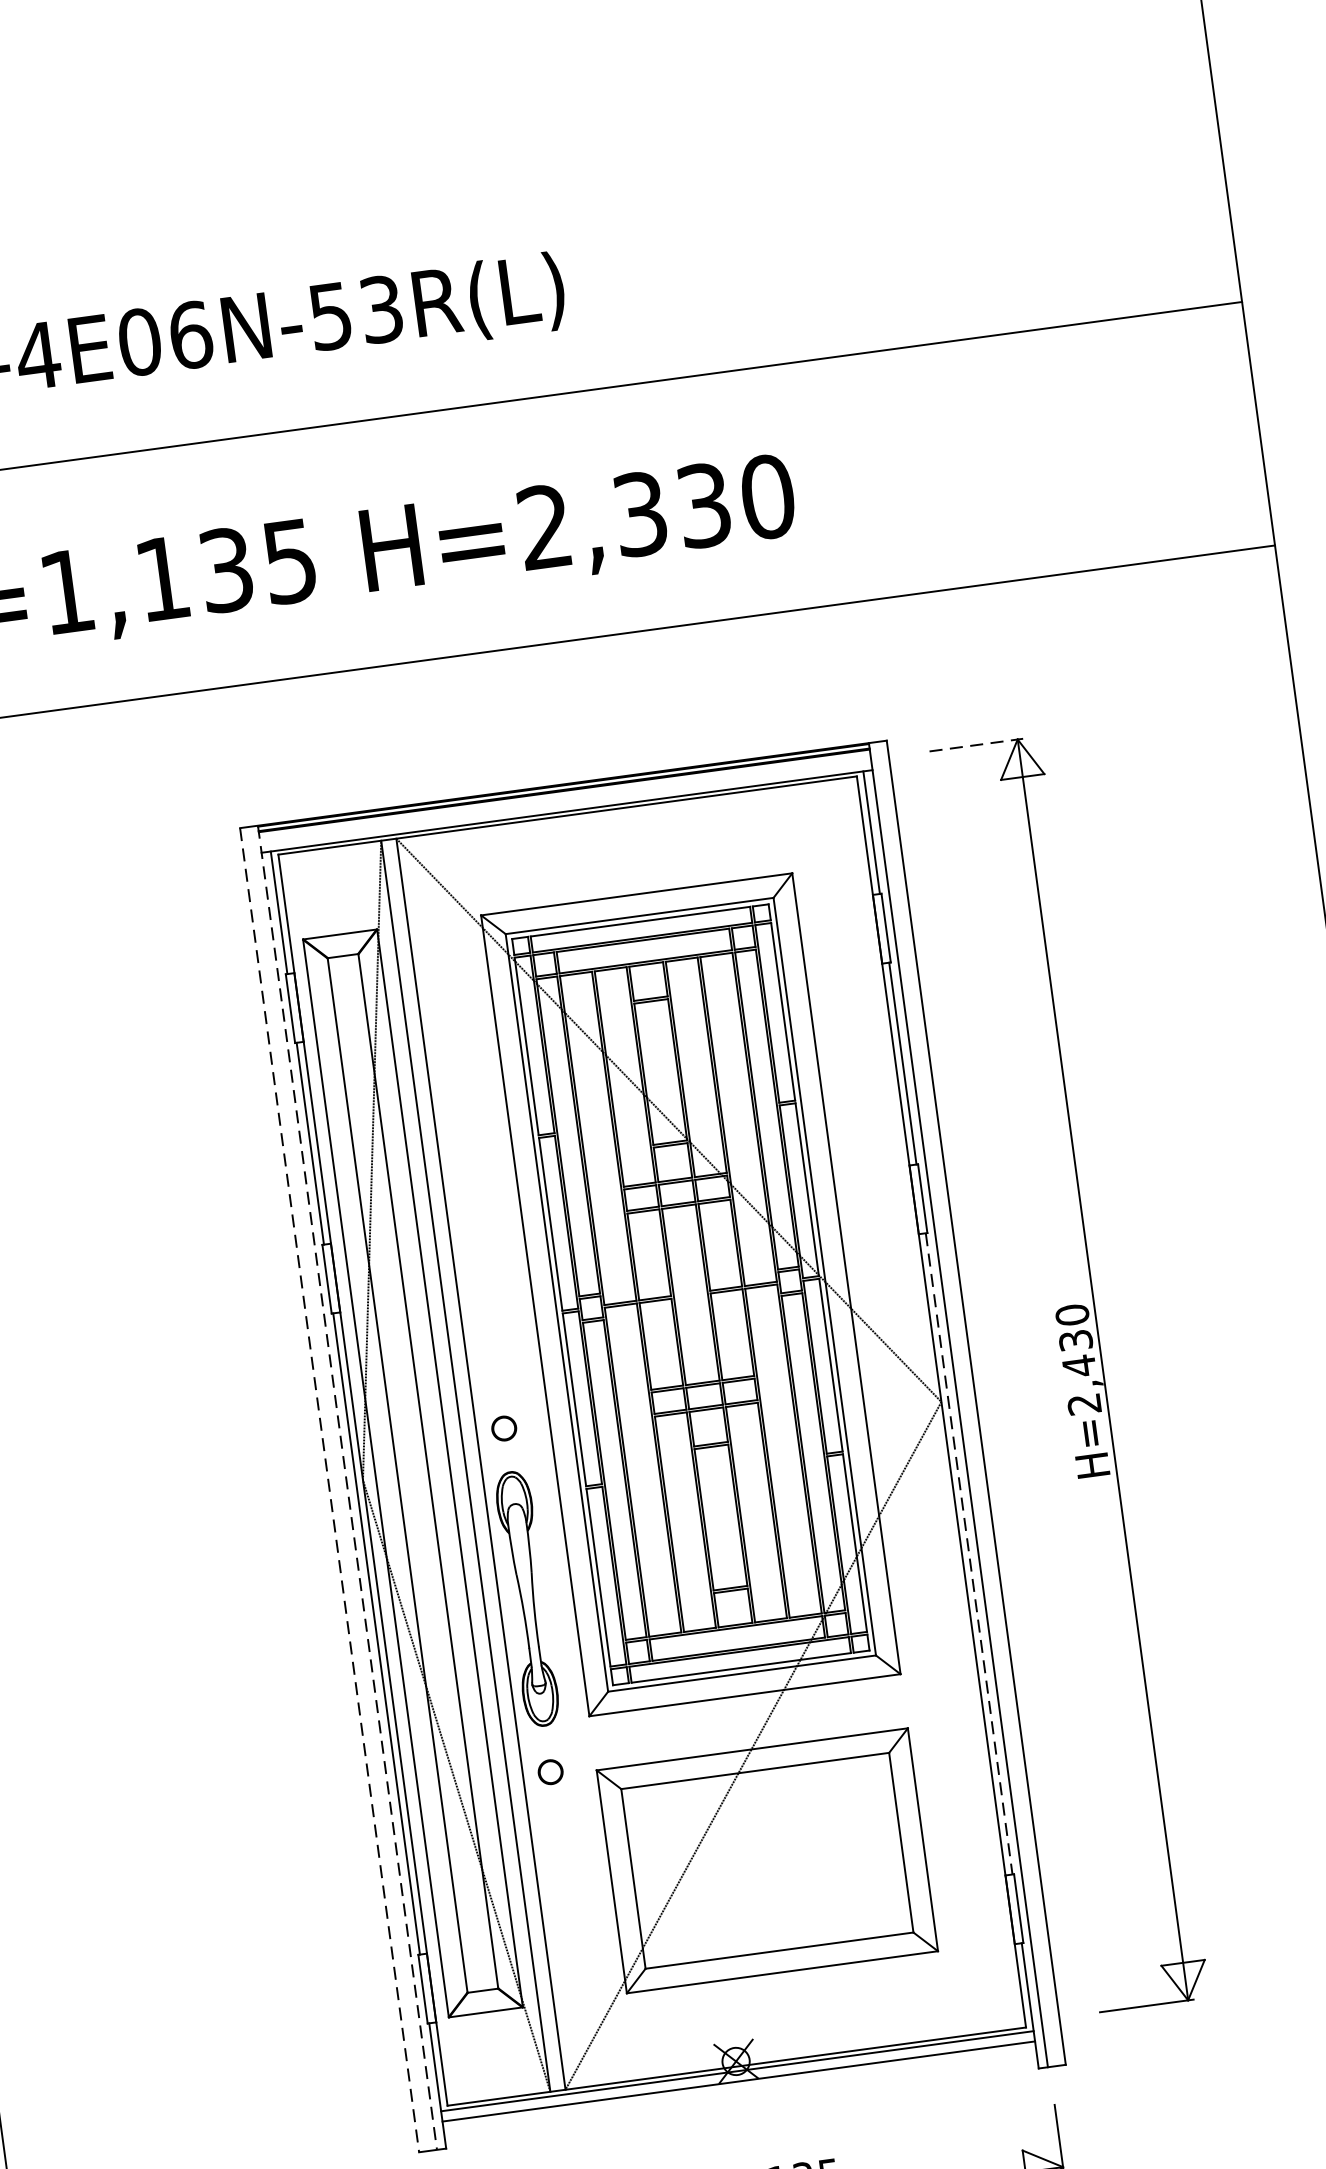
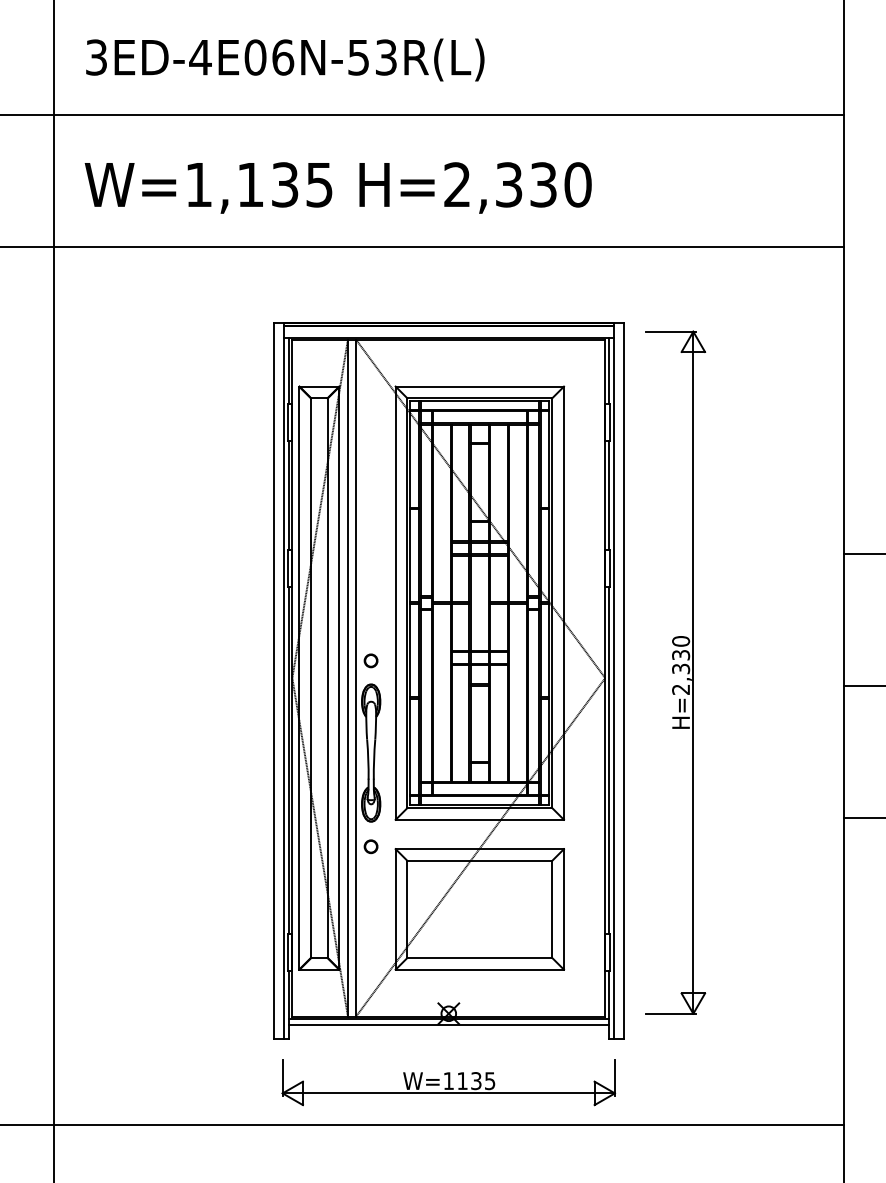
line: (977, 744) -> (671, 331), dashed -> solid
text: (1079, 1365) -> (681, 668), H=2,430 -> H=2,330
line: (347, 1488) -> (283, 681), dashed -> solid
line: (328, 1491) -> (273, 681), dashed -> solid
line: (970, 1554) -> (609, 761), dashed -> solid

